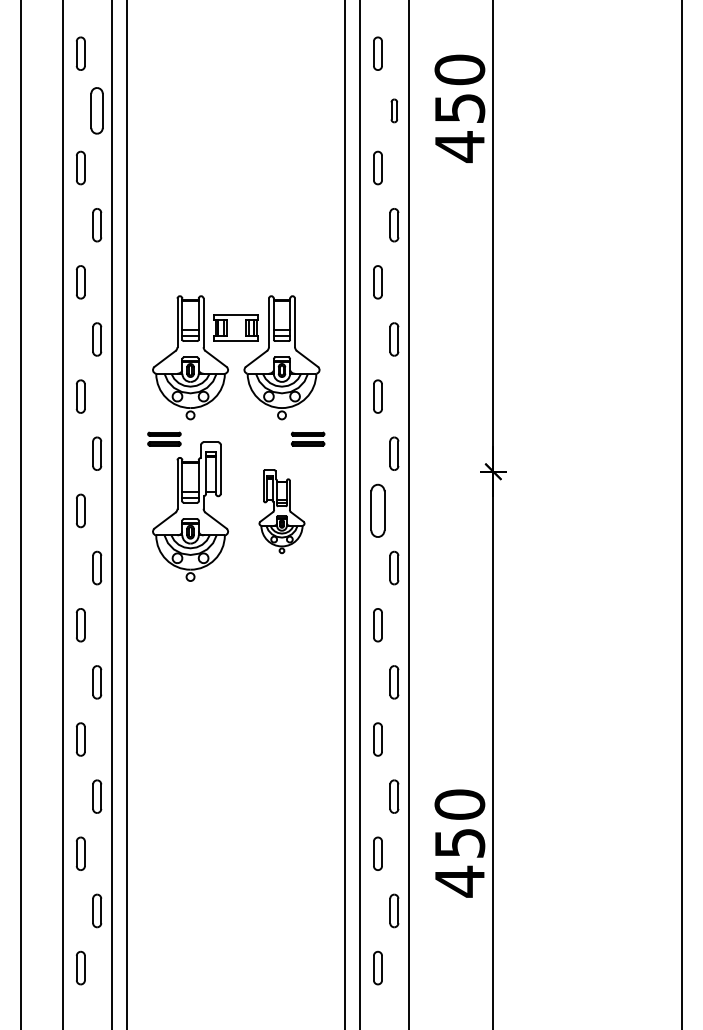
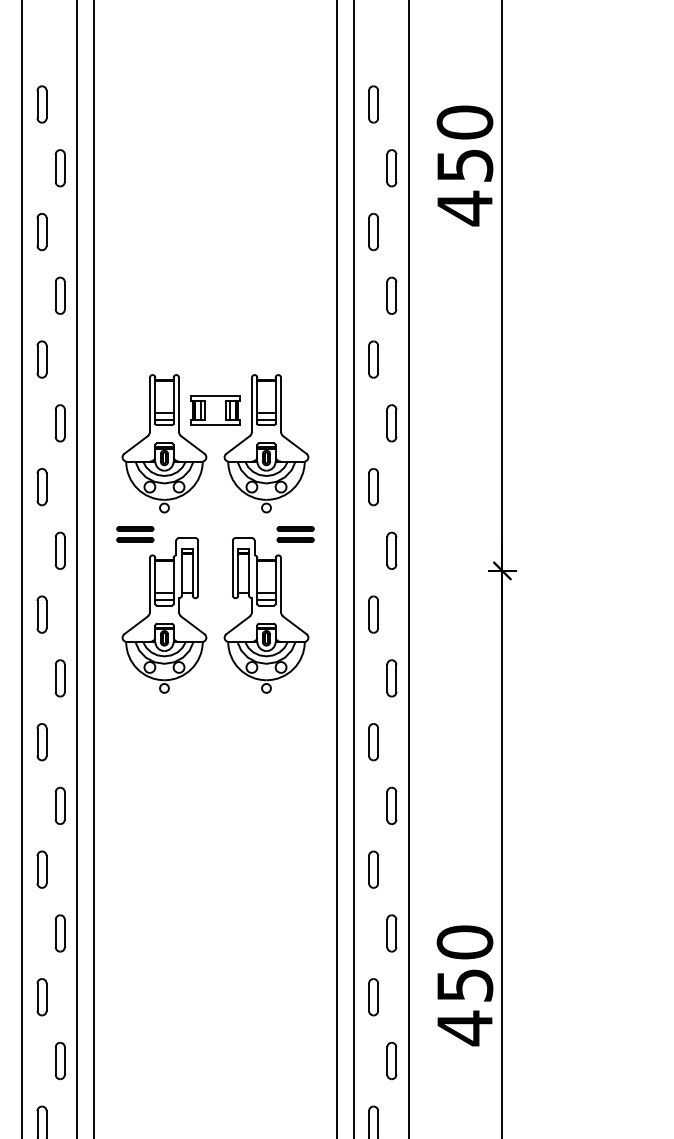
part: (97, 110) -> (60, 167), size x0.71
part: (394, 110) -> (392, 167), size x1.43
part: (377, 510) -> (373, 614), size x0.62
part: (281, 511) -> (265, 615), size x1.67

